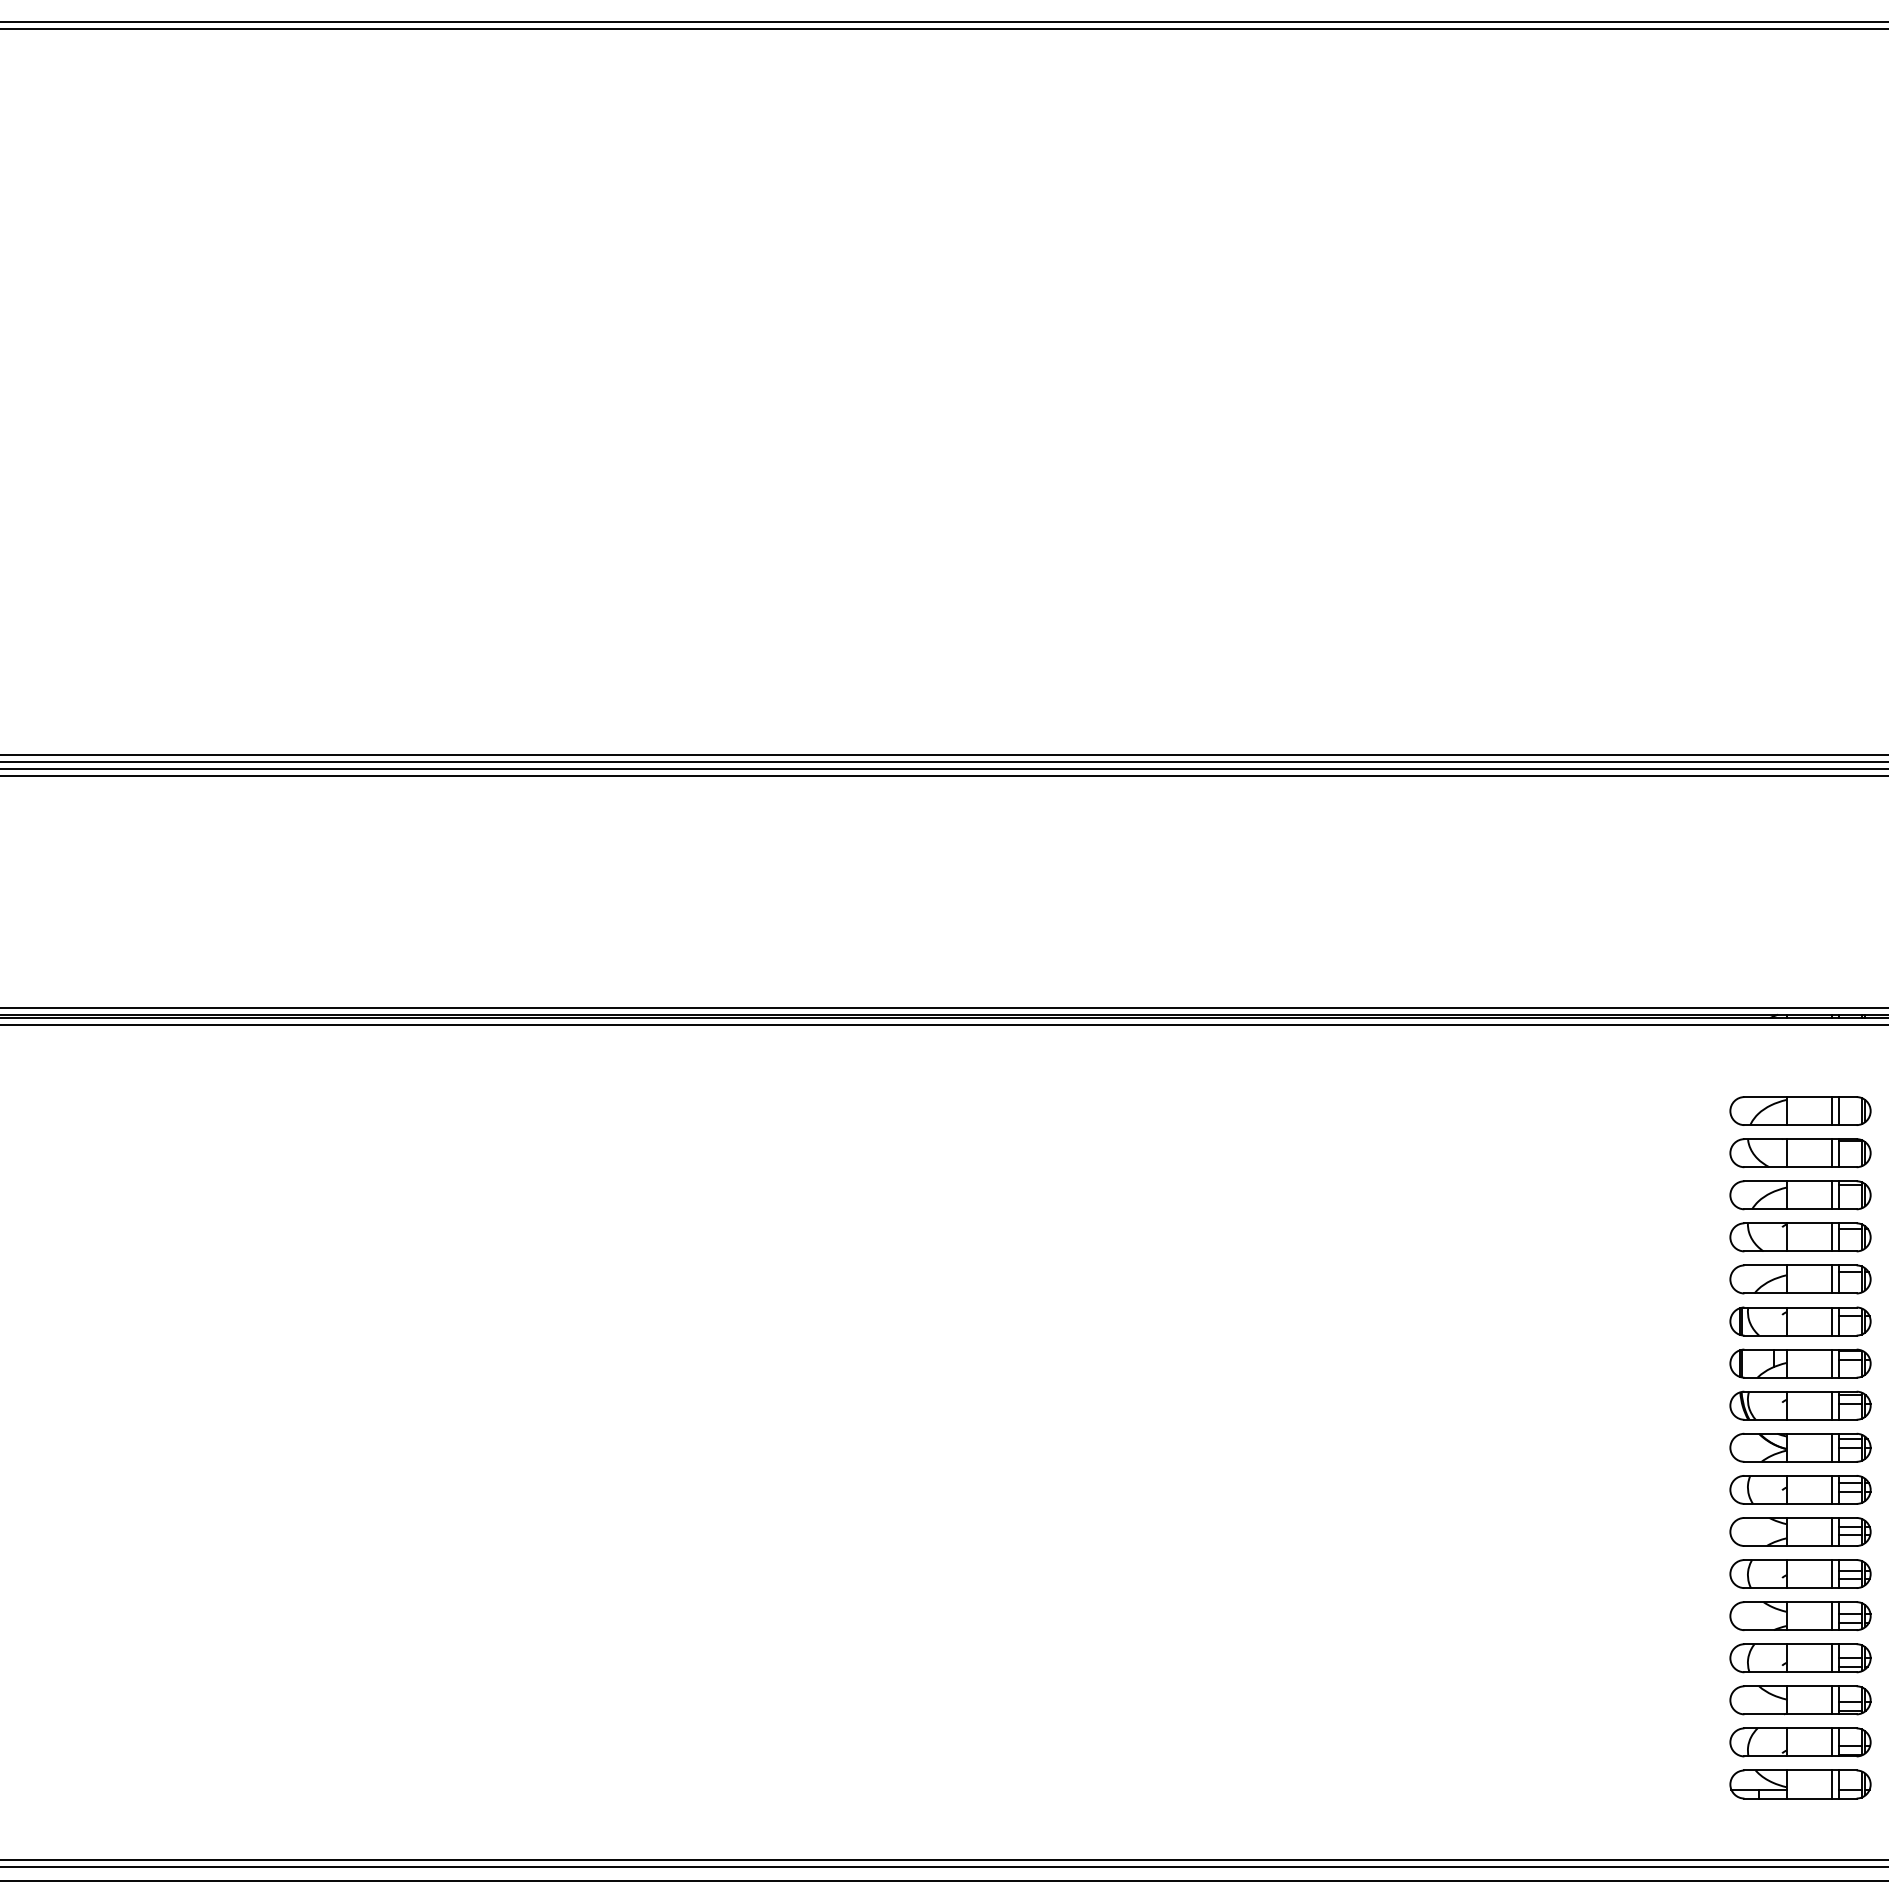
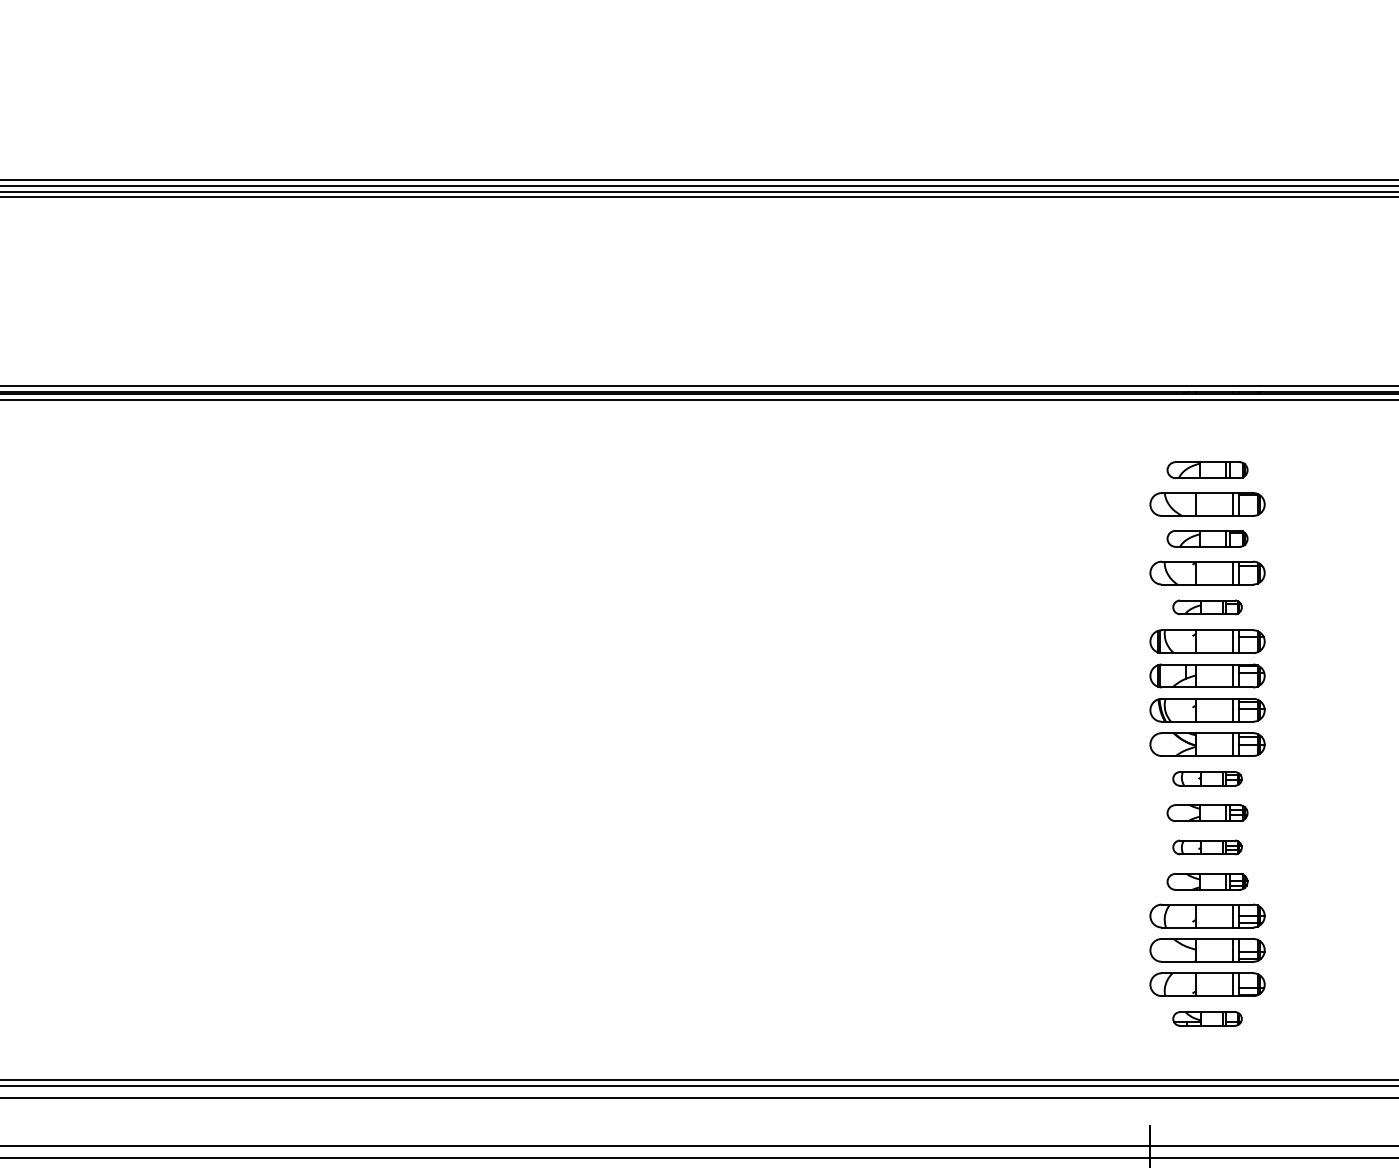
part: (1800, 1110) -> (1207, 469), size x0.7
part: (1800, 1195) -> (1207, 538), size x0.7
part: (1800, 1279) -> (1207, 607), size x0.6
part: (1800, 1489) -> (1207, 778), size x0.6
part: (1800, 1531) -> (1207, 812), size x0.7
part: (1800, 1573) -> (1207, 847), size x0.6
part: (1800, 1616) -> (1207, 882), size x0.7
part: (1800, 1784) -> (1207, 1018), size x0.6

